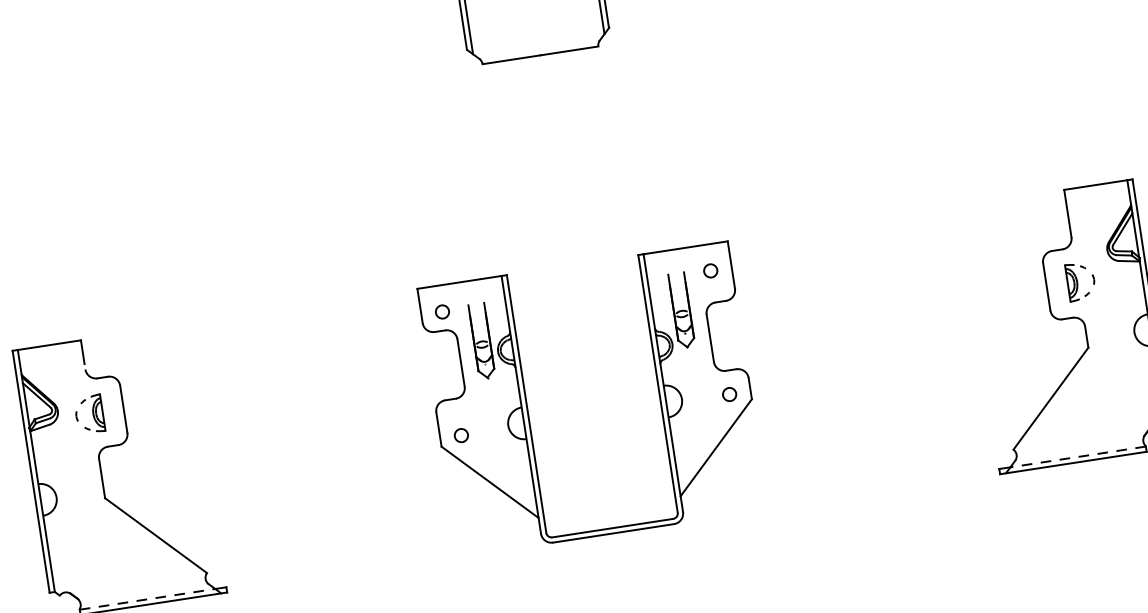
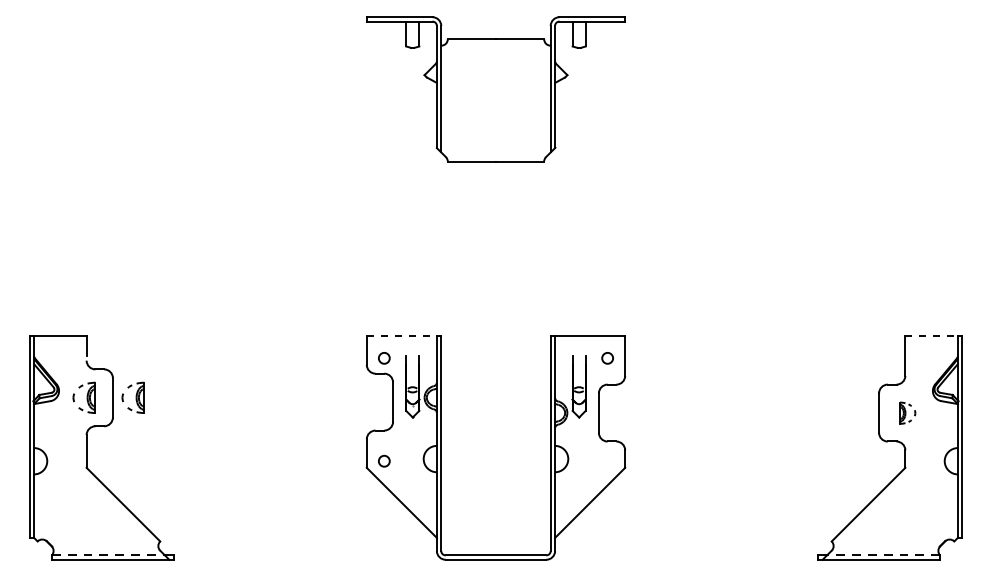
line: (1096, 185) -> (932, 336), solid -> dashed
line: (460, 282) -> (402, 336), solid -> dashed
part: (1080, 282) -> (907, 413), size x0.7
circle: (729, 393) -> (607, 460), removed
part: (147, 405) -> (132, 397), added

